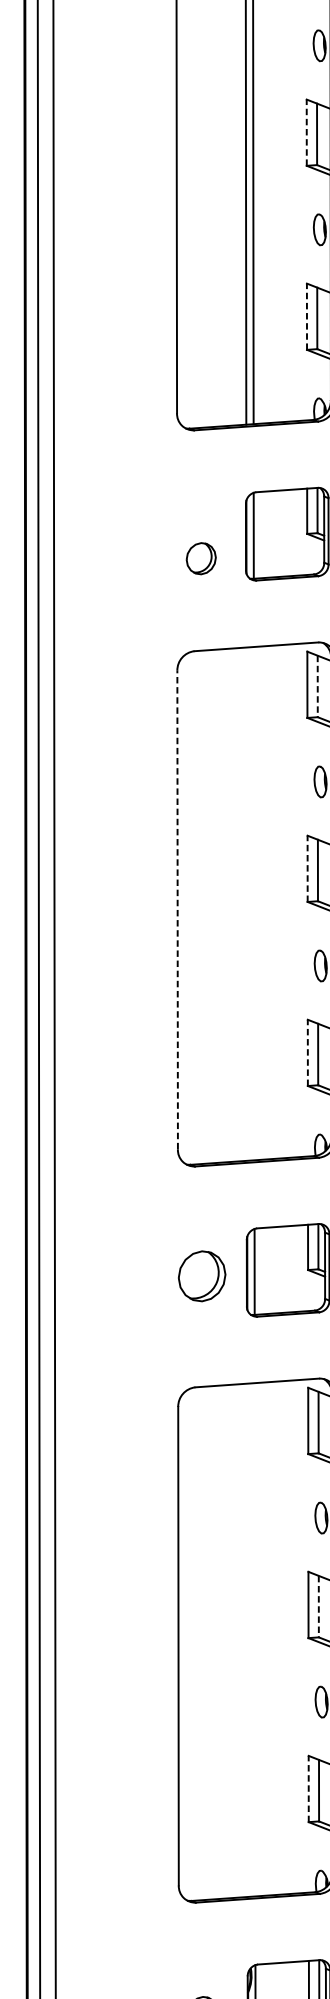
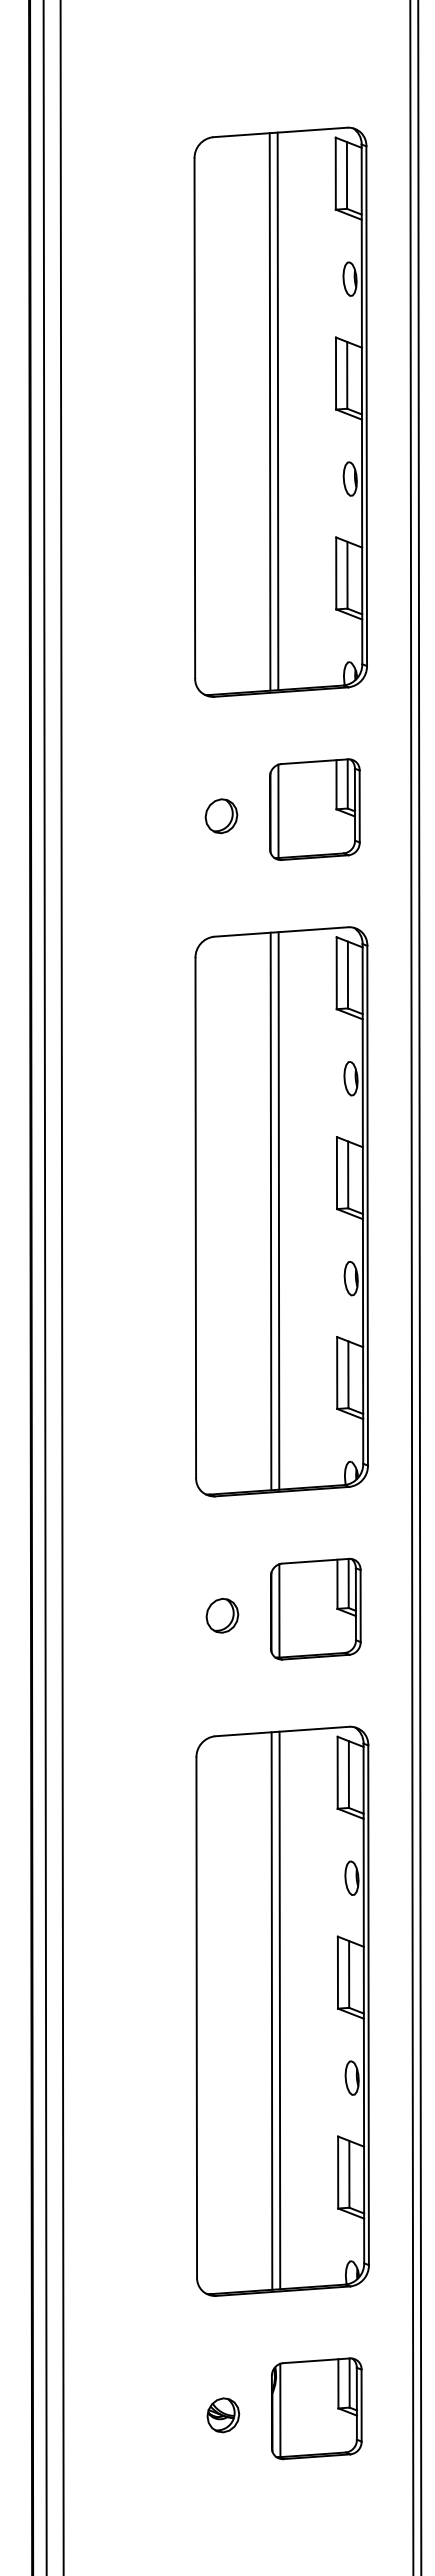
line: (307, 132) -> (336, 373), dashed -> solid
line: (307, 316) -> (336, 573), dashed -> solid
part: (201, 558) -> (221, 816), moved
line: (317, 686) -> (347, 975), dashed -> solid
line: (307, 869) -> (336, 1173), dashed -> solid
line: (253, 903) -> (278, 1210), added
line: (246, 904) -> (270, 1211), added
line: (177, 909) -> (195, 1217), dashed -> solid
line: (308, 1053) -> (337, 1373), dashed -> solid
part: (202, 1276) -> (222, 1615), size x0.62
line: (319, 1606) -> (349, 1974), dashed -> solid
line: (247, 1639) -> (271, 2010), added
line: (254, 1639) -> (279, 2010), added
line: (309, 1788) -> (338, 2172), dashed -> solid

